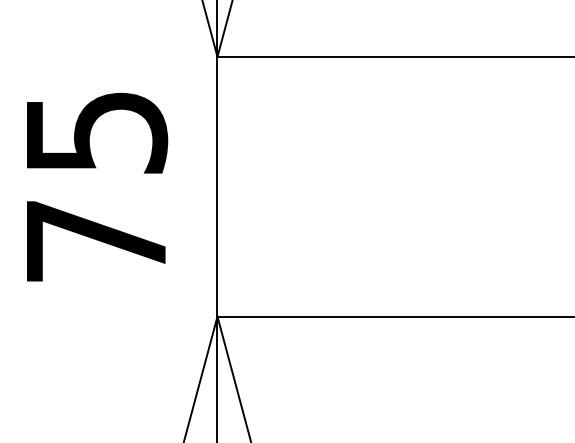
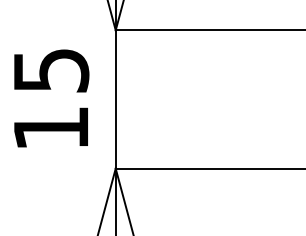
text: (94, 241) -> (50, 128), 75 -> 15

